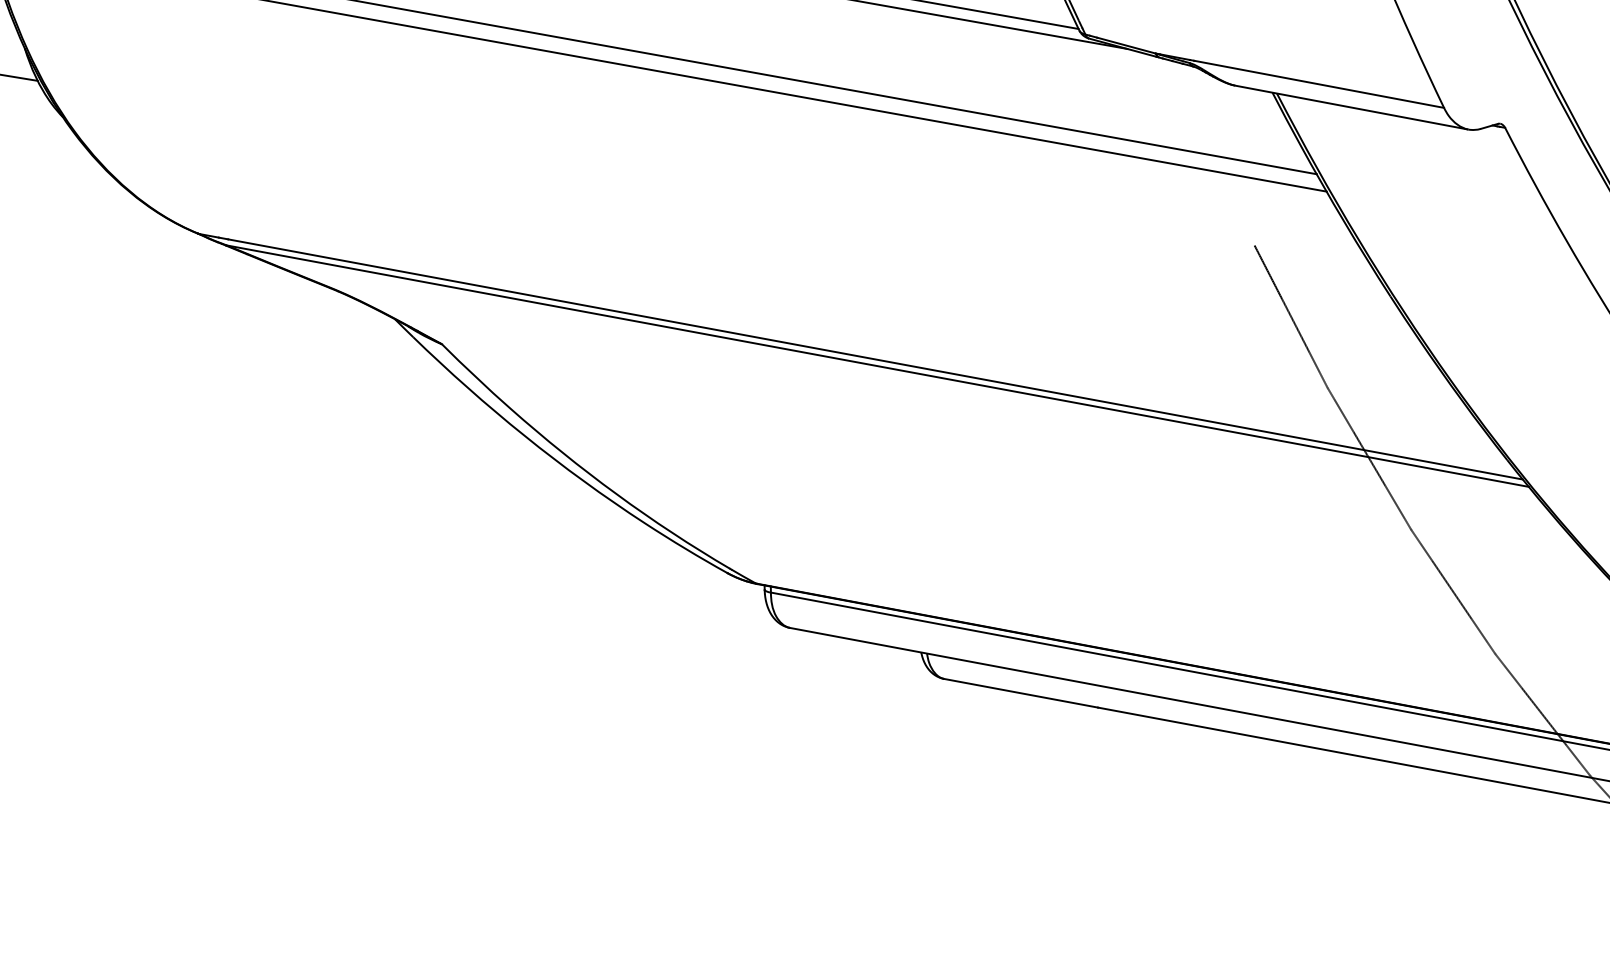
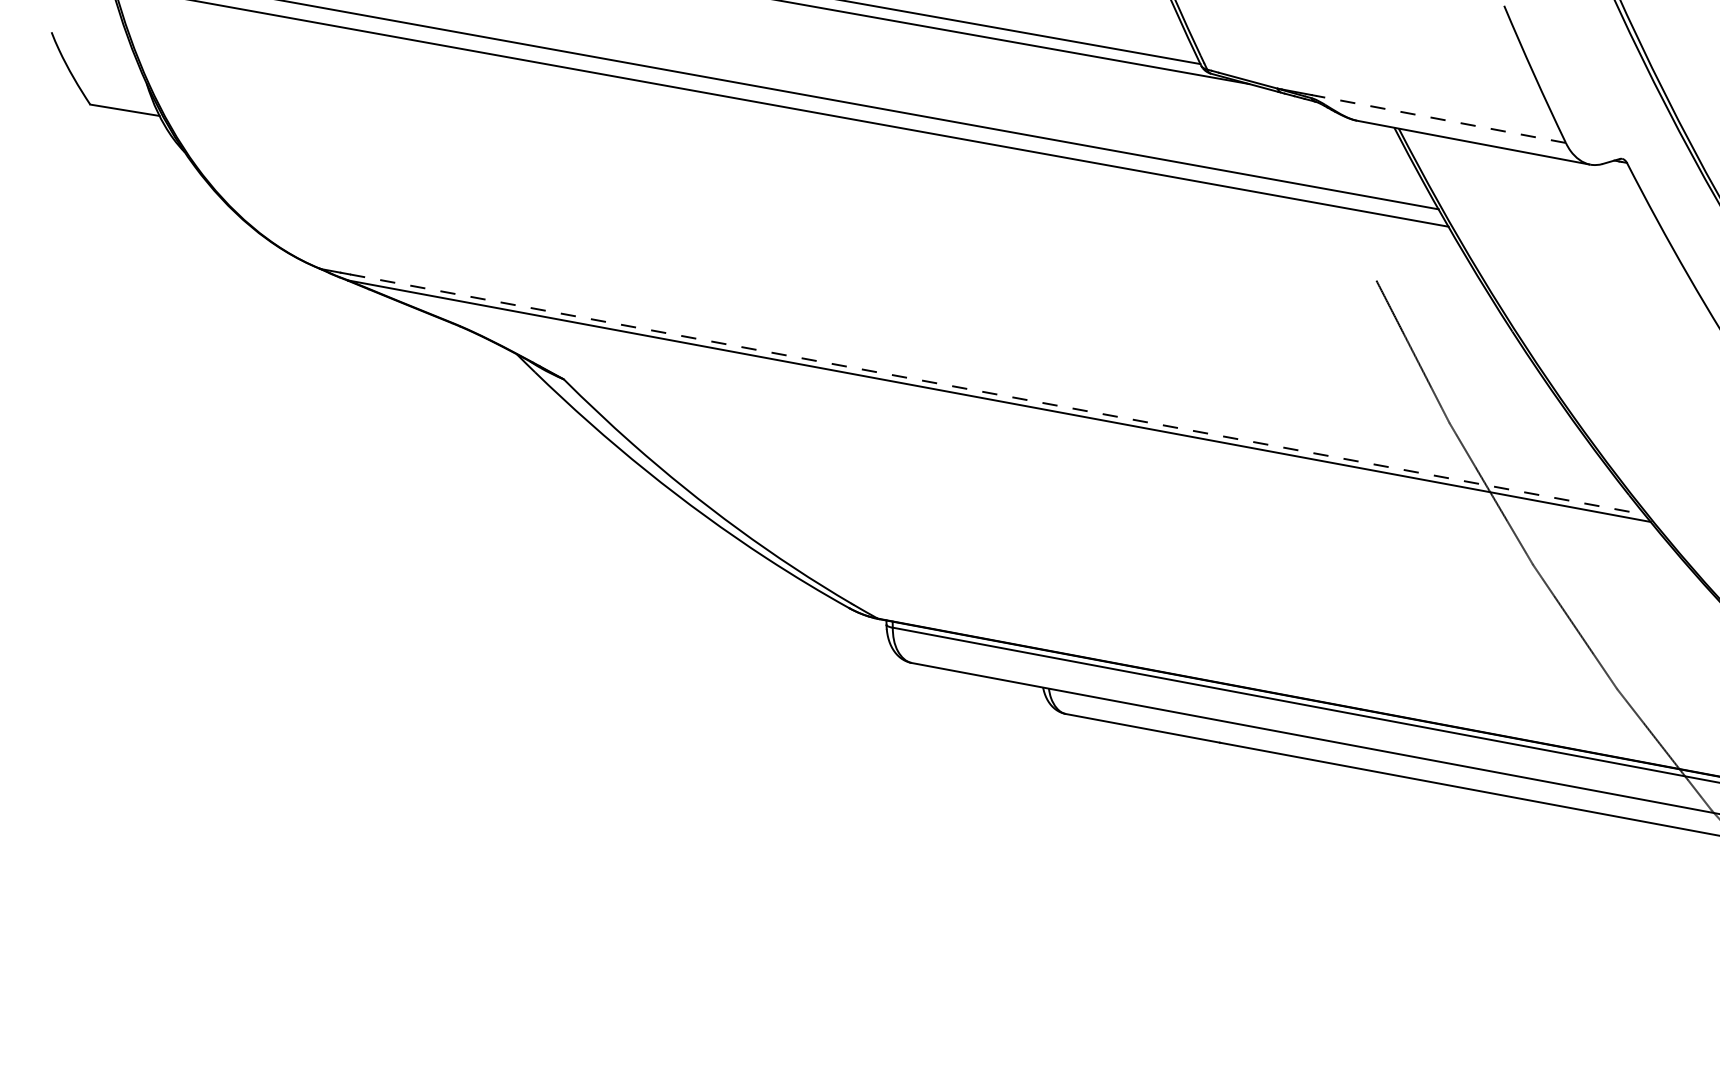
line: (1318, 84) -> (1440, 119), solid -> dashed
line: (875, 359) -> (997, 394), solid -> dashed

